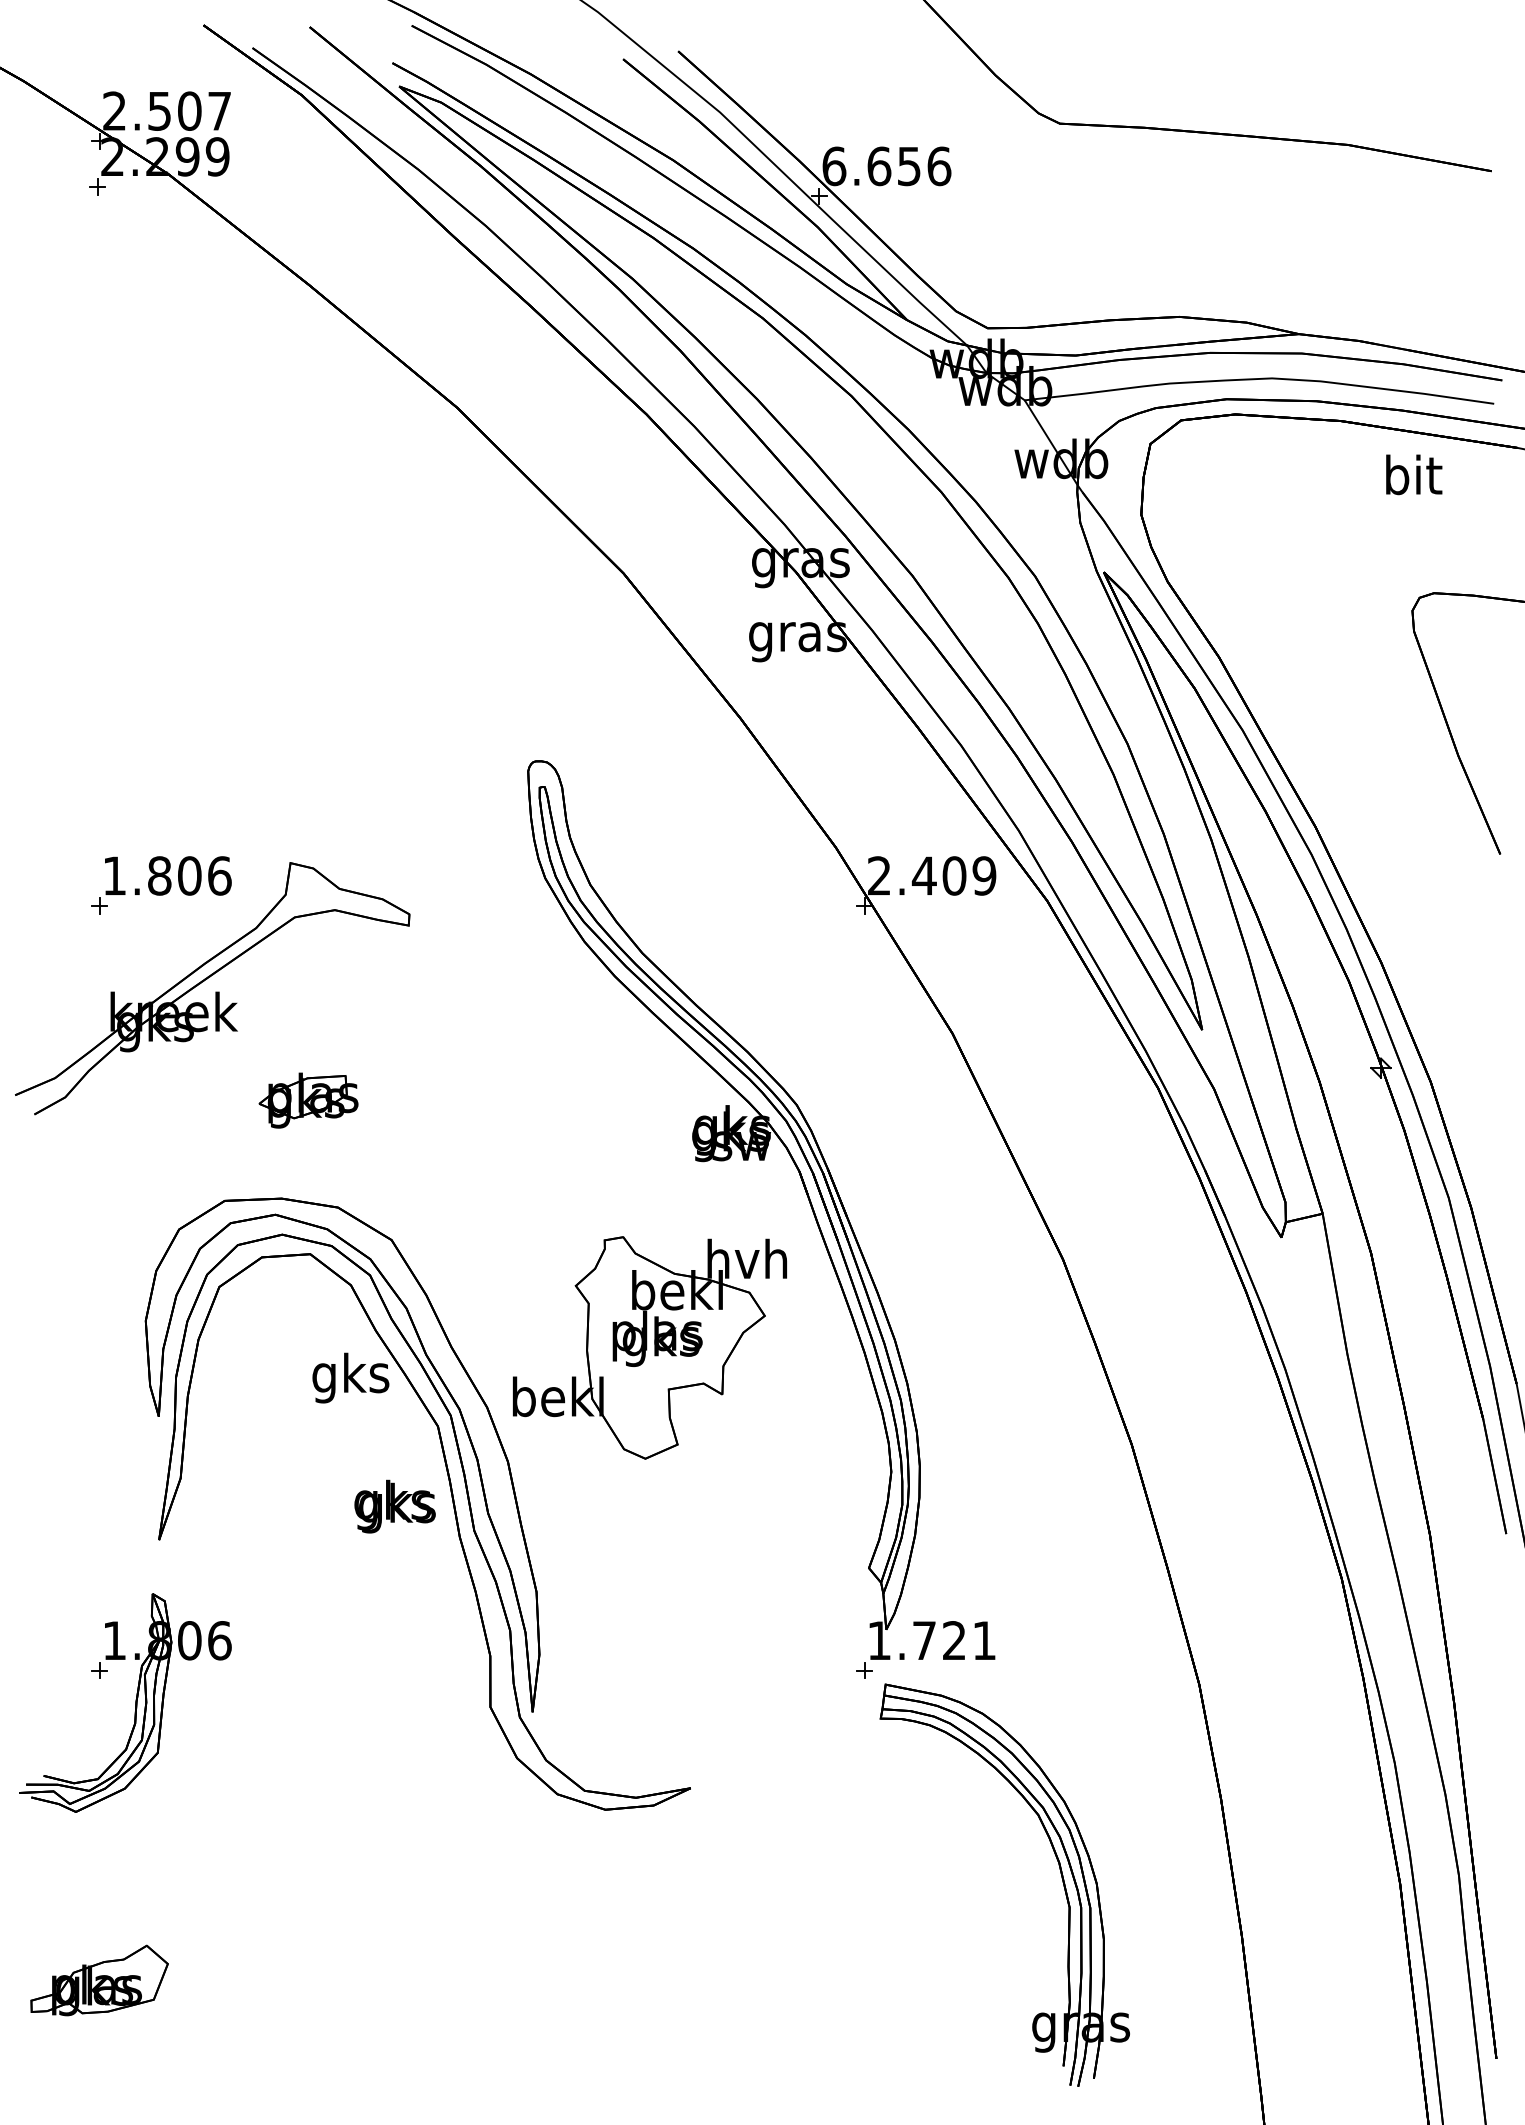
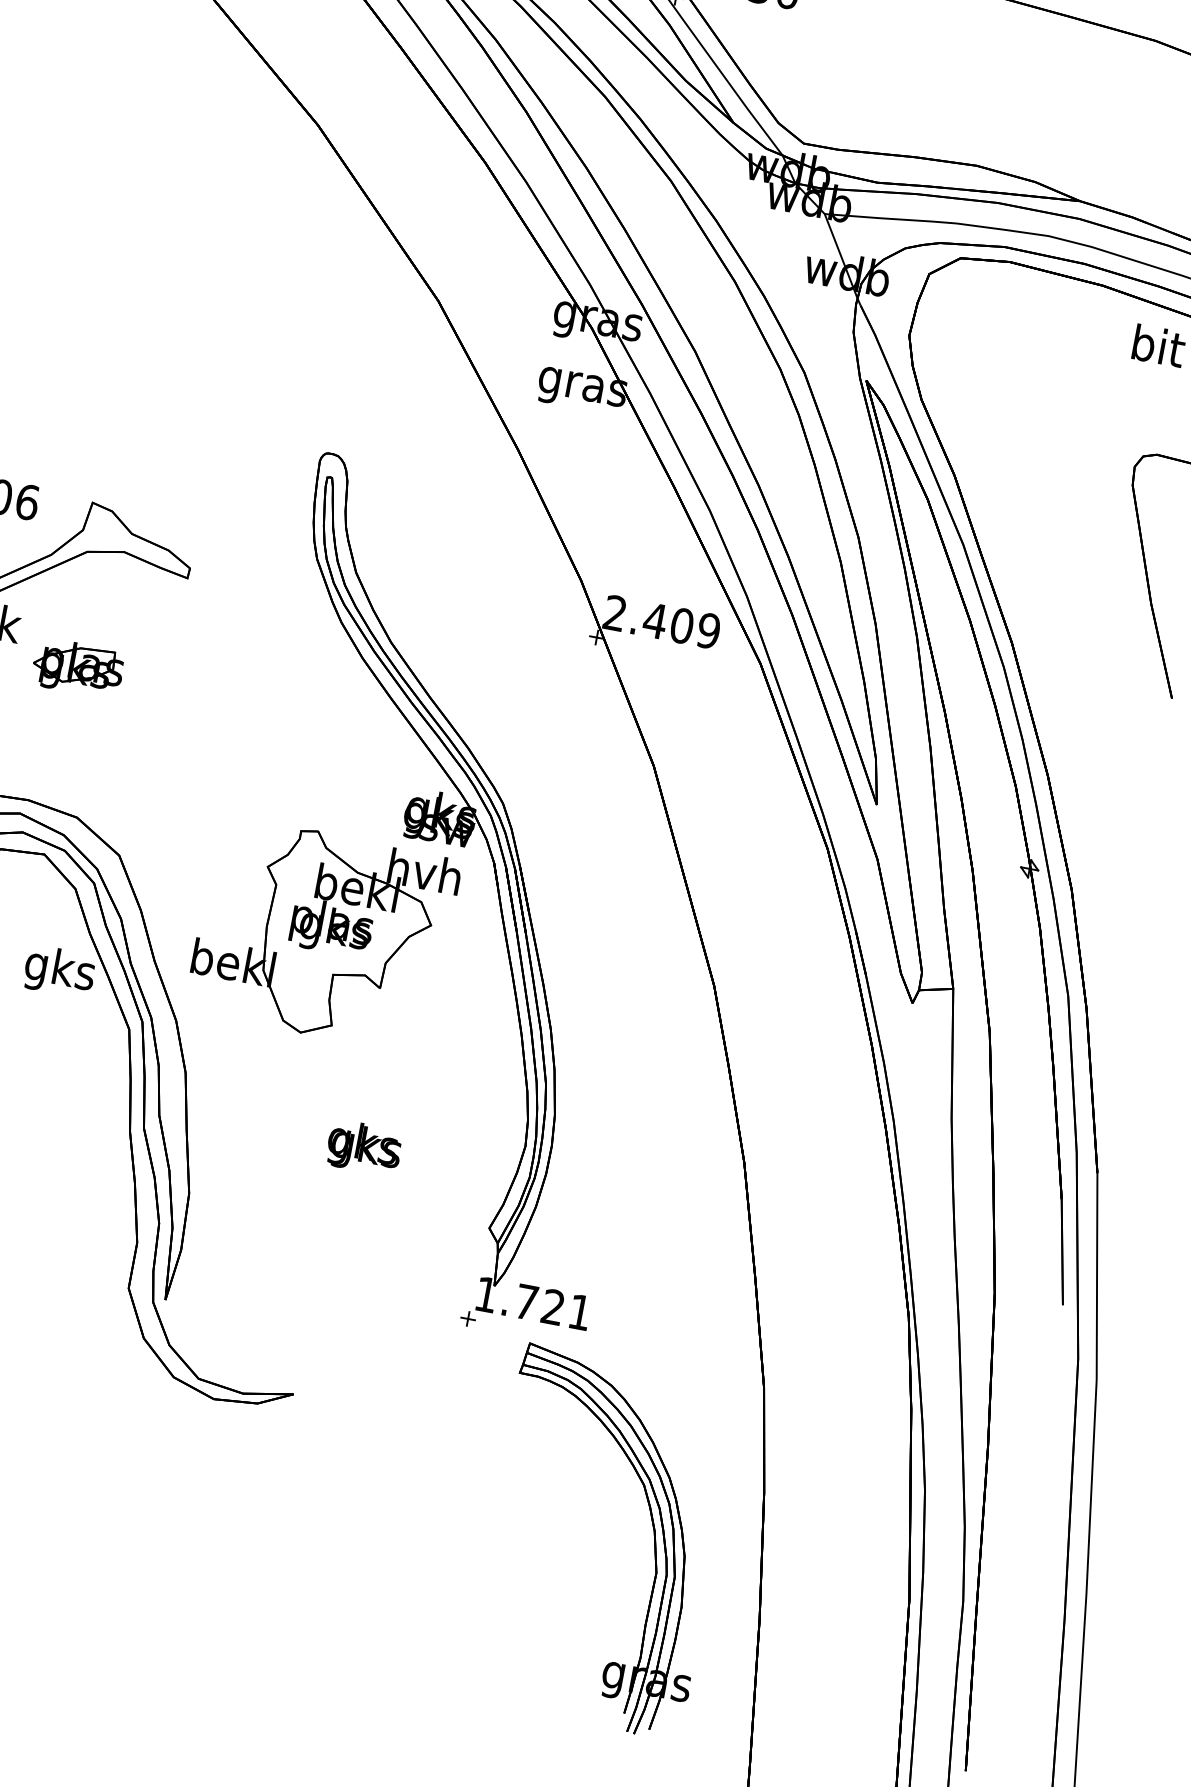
part: (308, 1100) -> (77, 668), moved
part: (649, 1347) -> (323, 934), moved
text: (394, 1506) -> (363, 1147), moved
part: (1059, 1869) -> (653, 1537), moved

